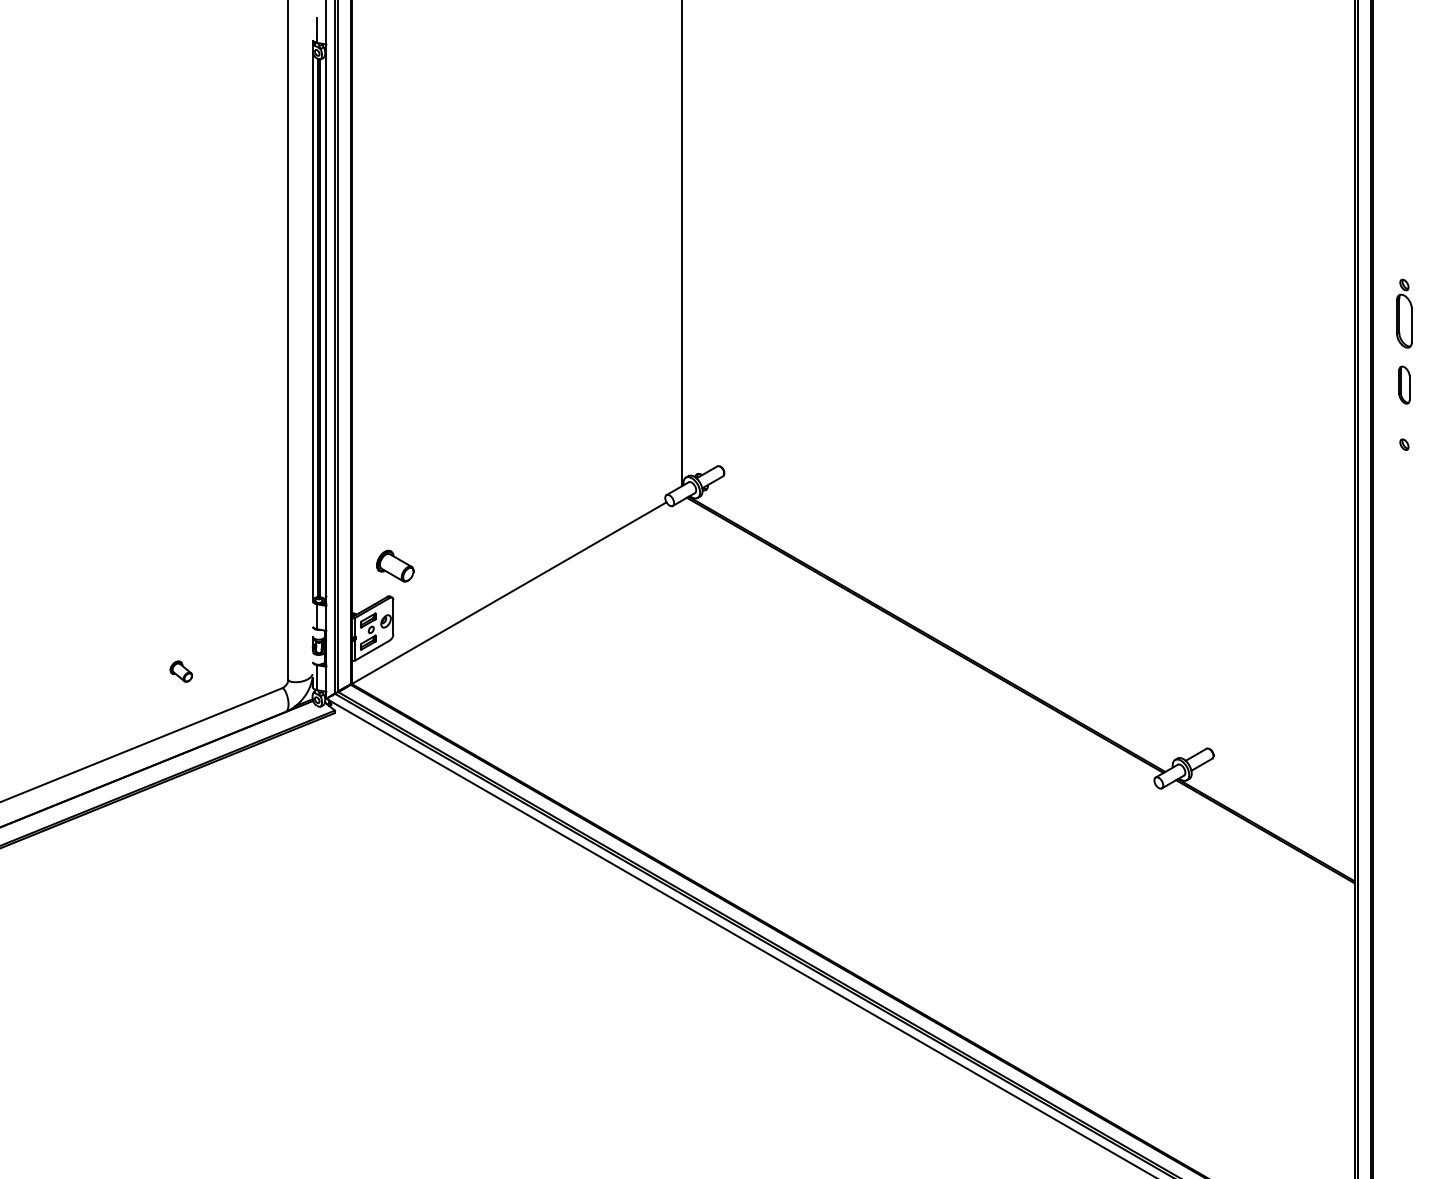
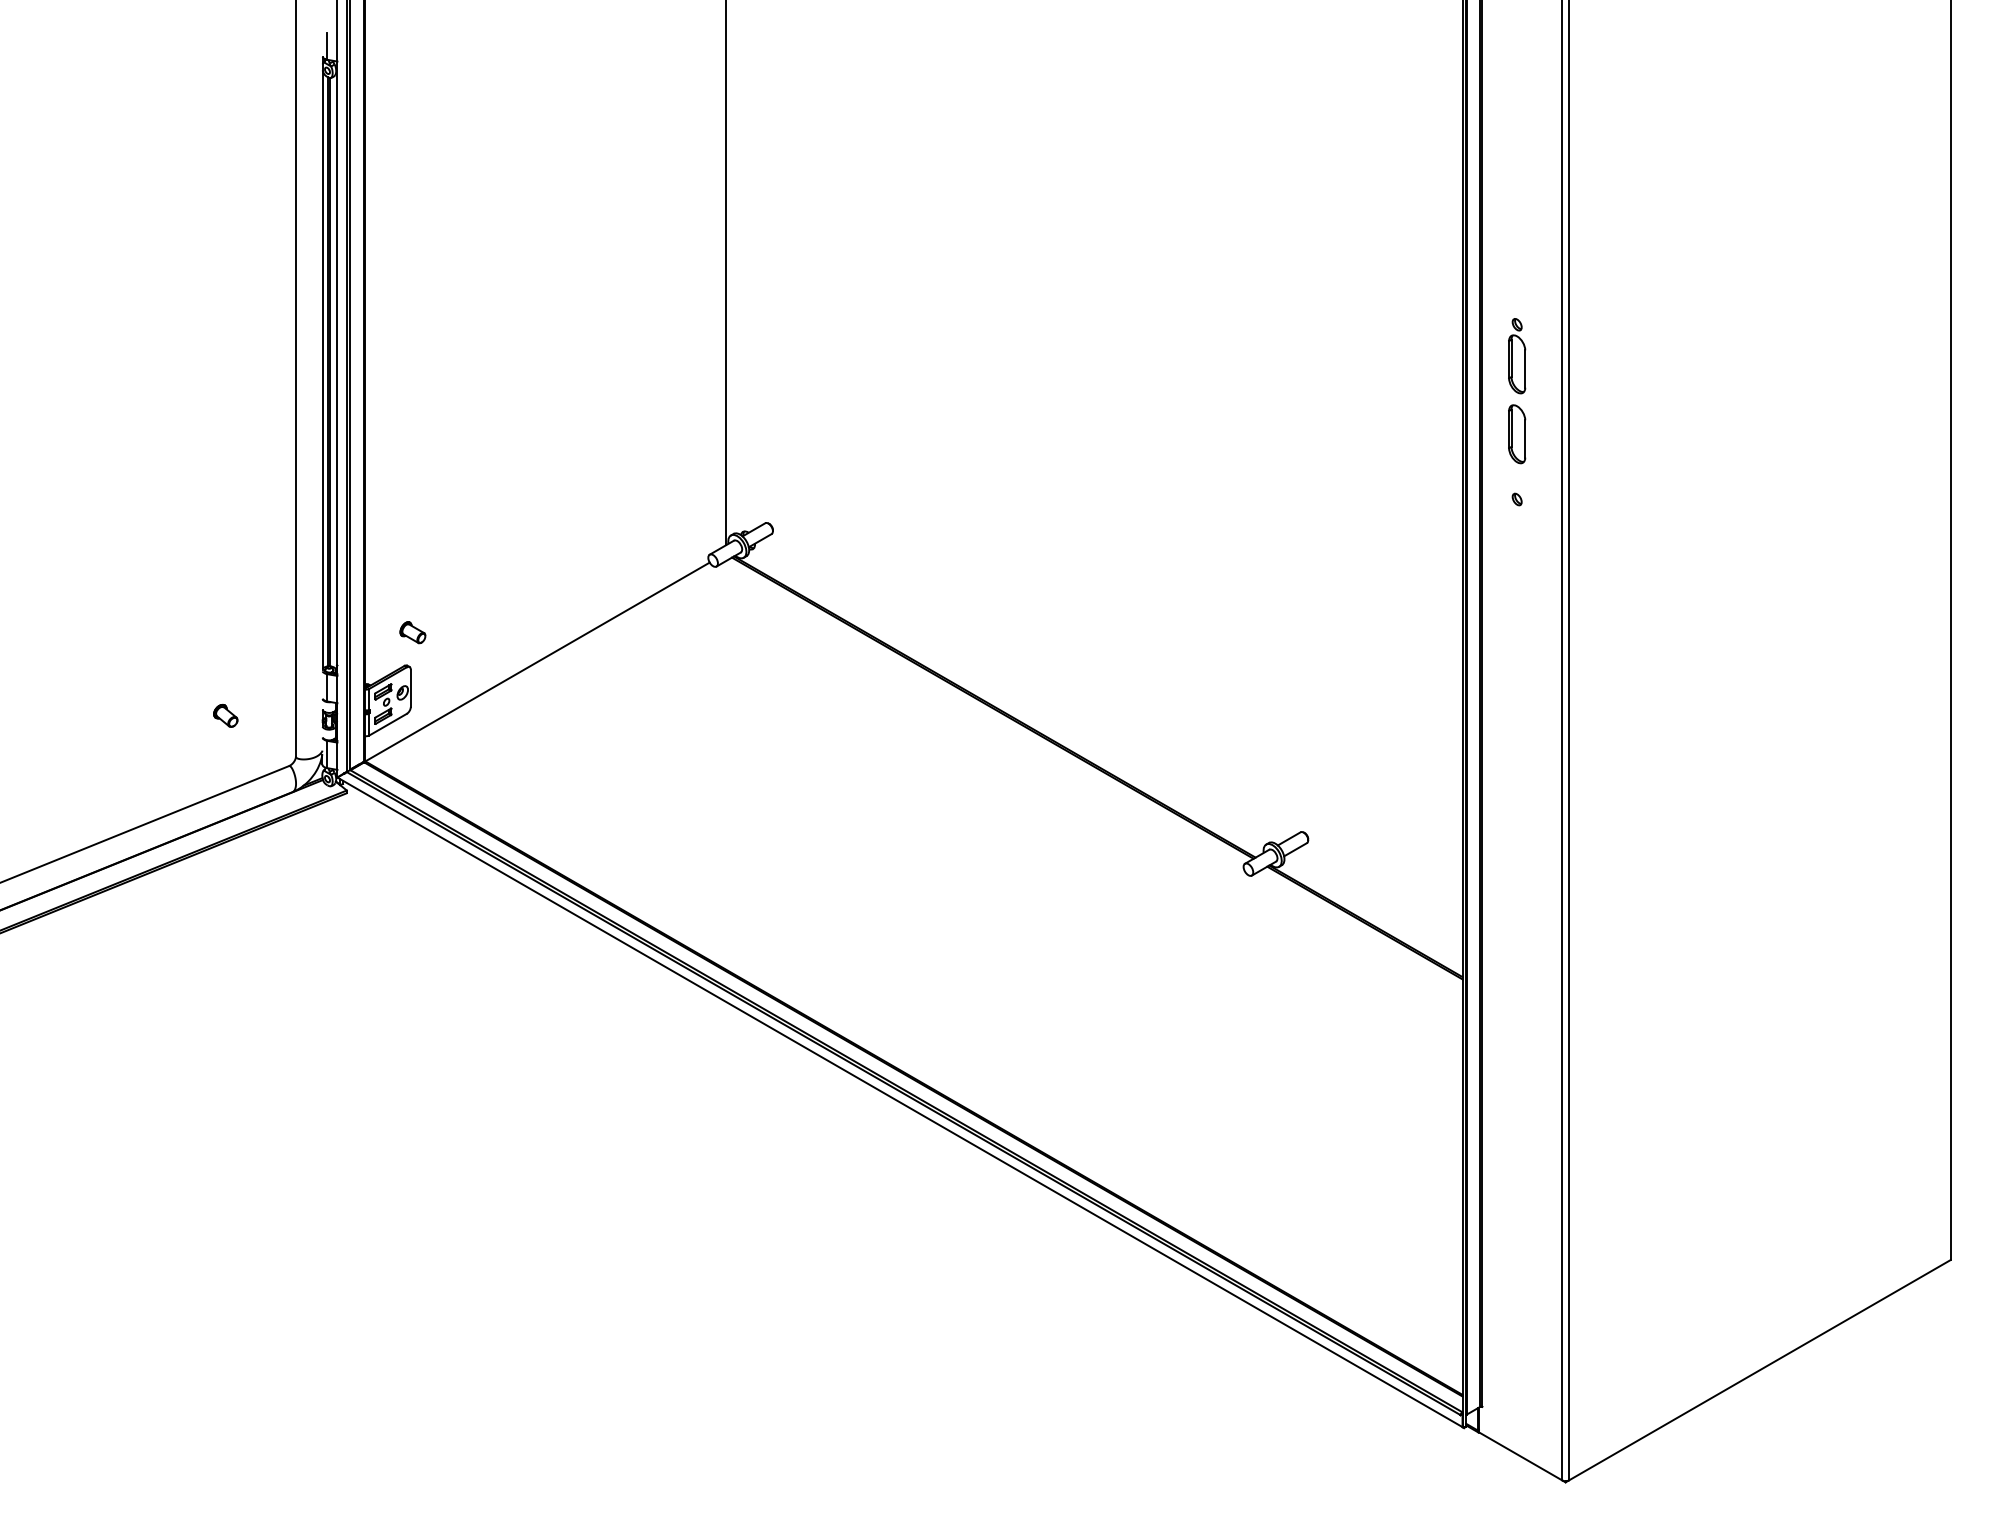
part: (1404, 385) -> (1517, 434), size x1.43
part: (394, 566) -> (412, 632), size x0.62
part: (181, 671) -> (225, 715), moved

